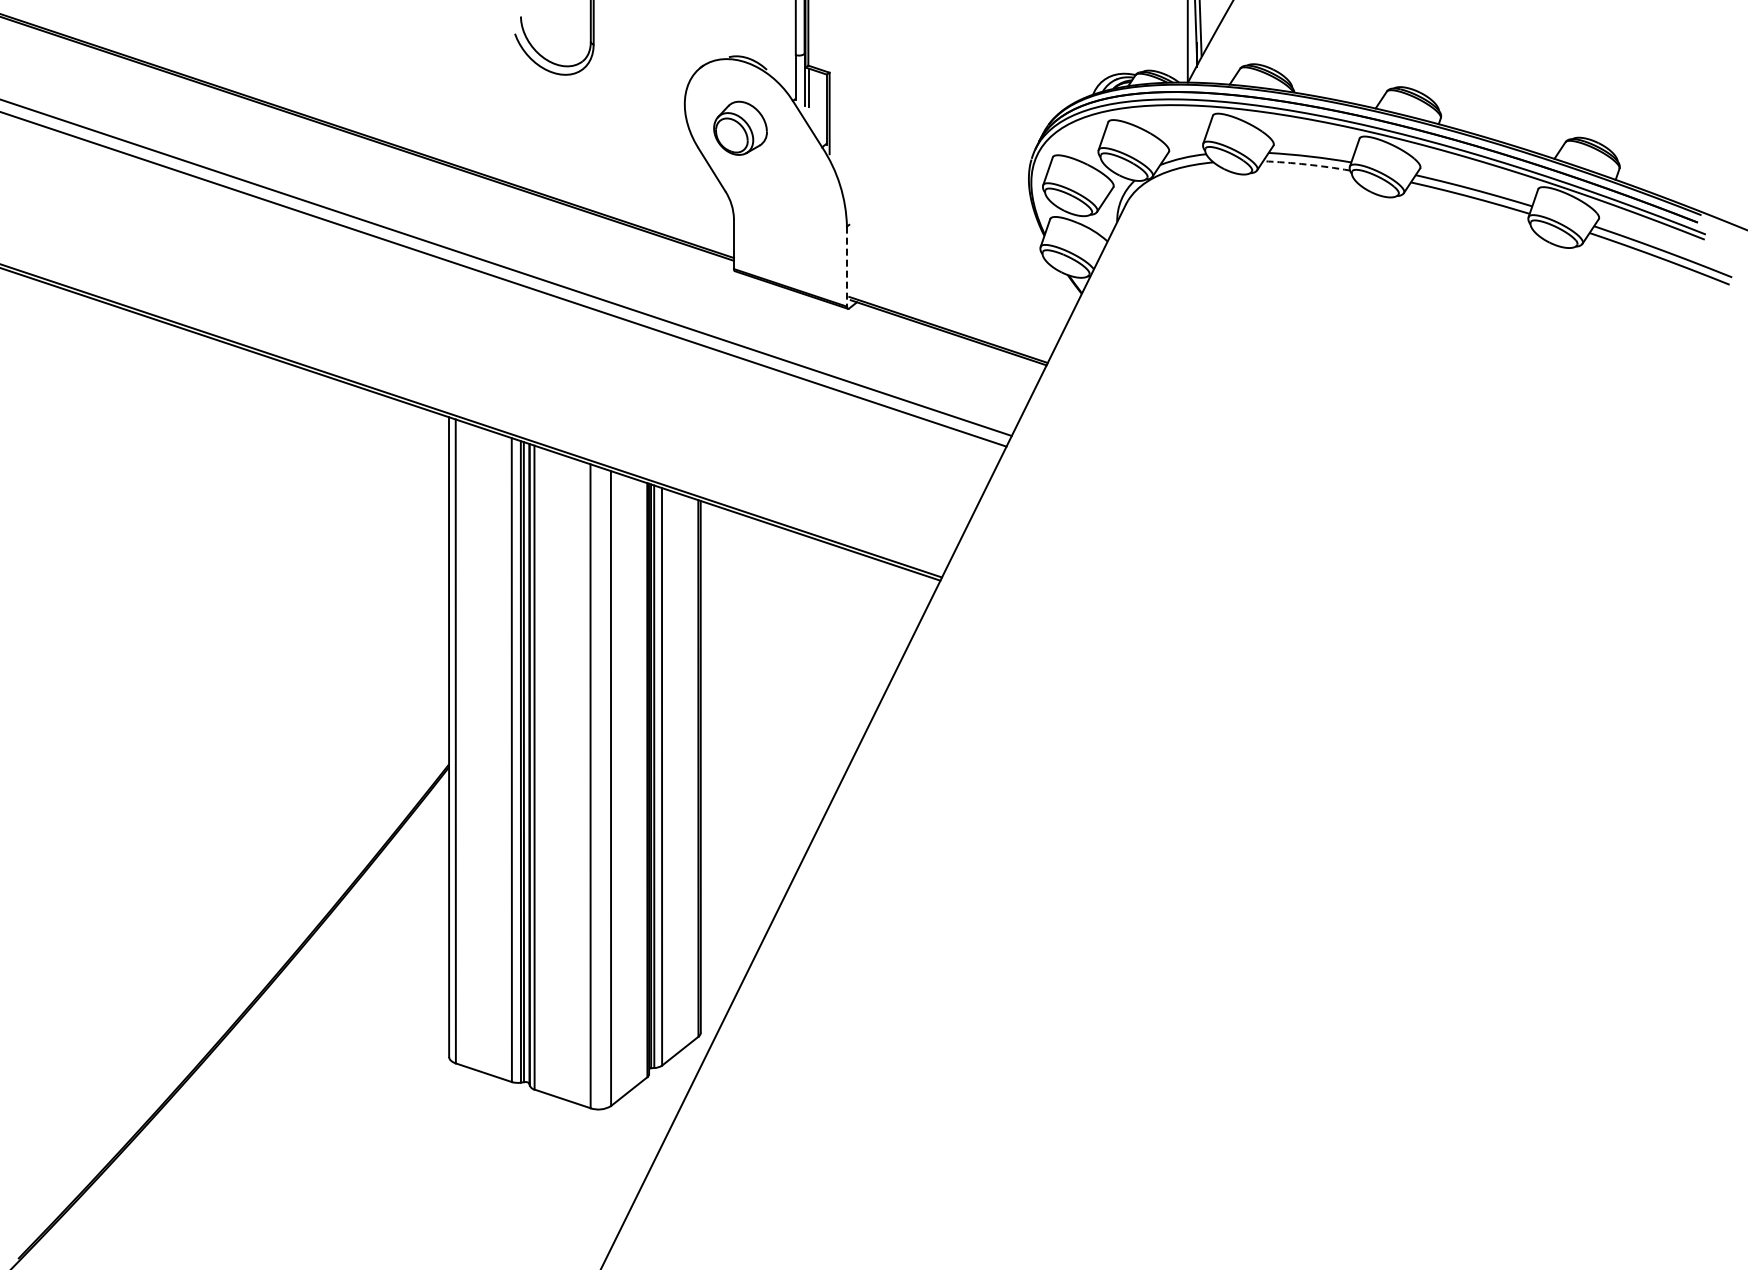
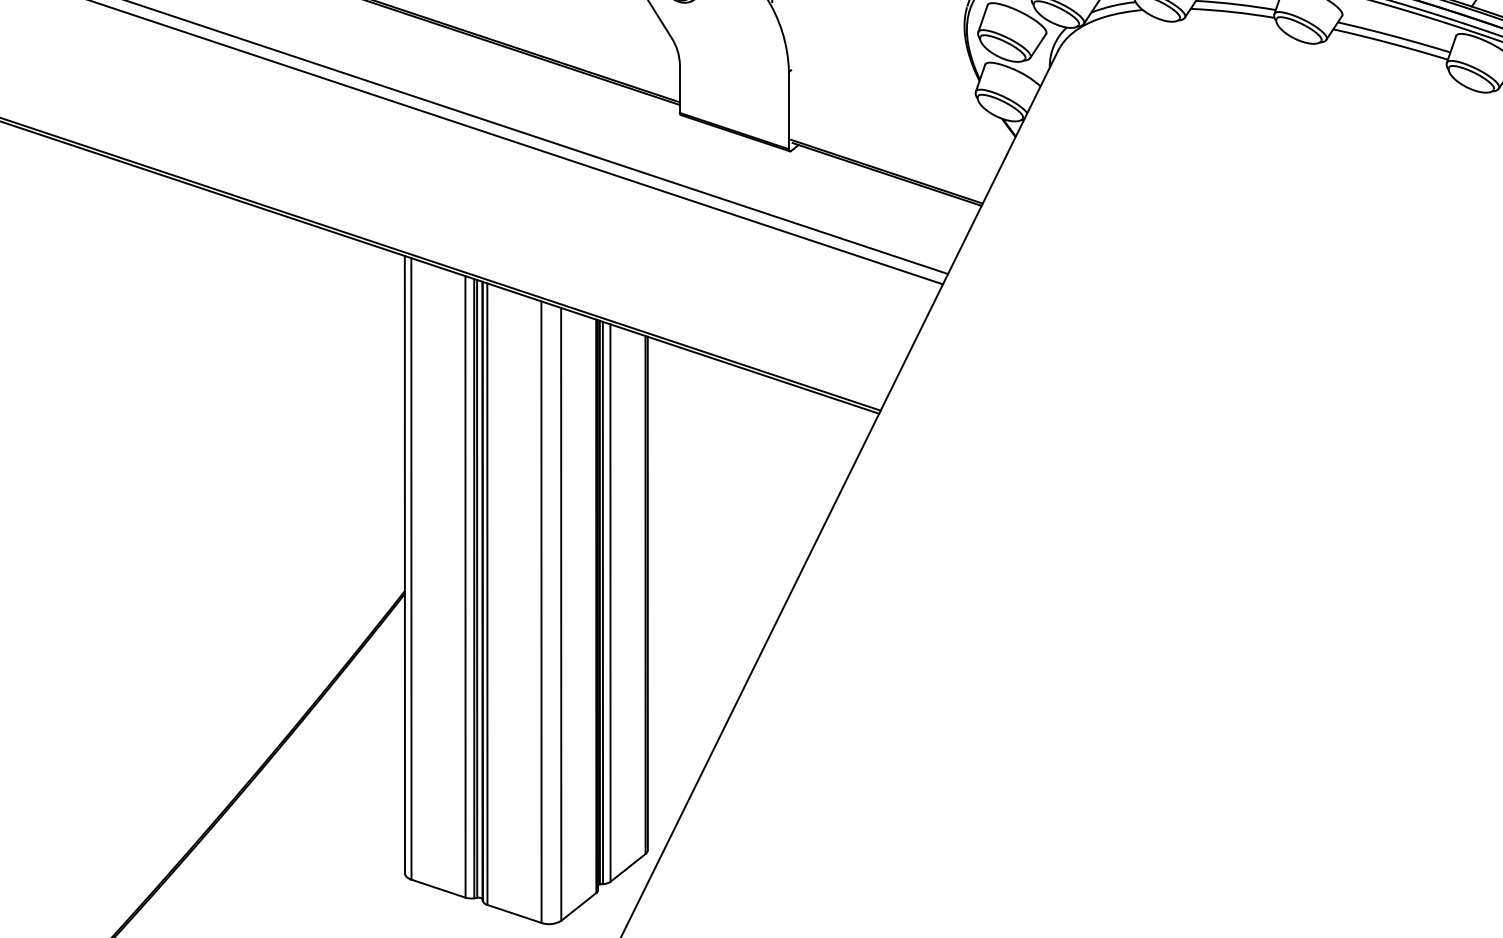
arc: (1306, 164) -> (1232, 12), dashed -> solid
line: (846, 266) -> (788, 110), dashed -> solid

